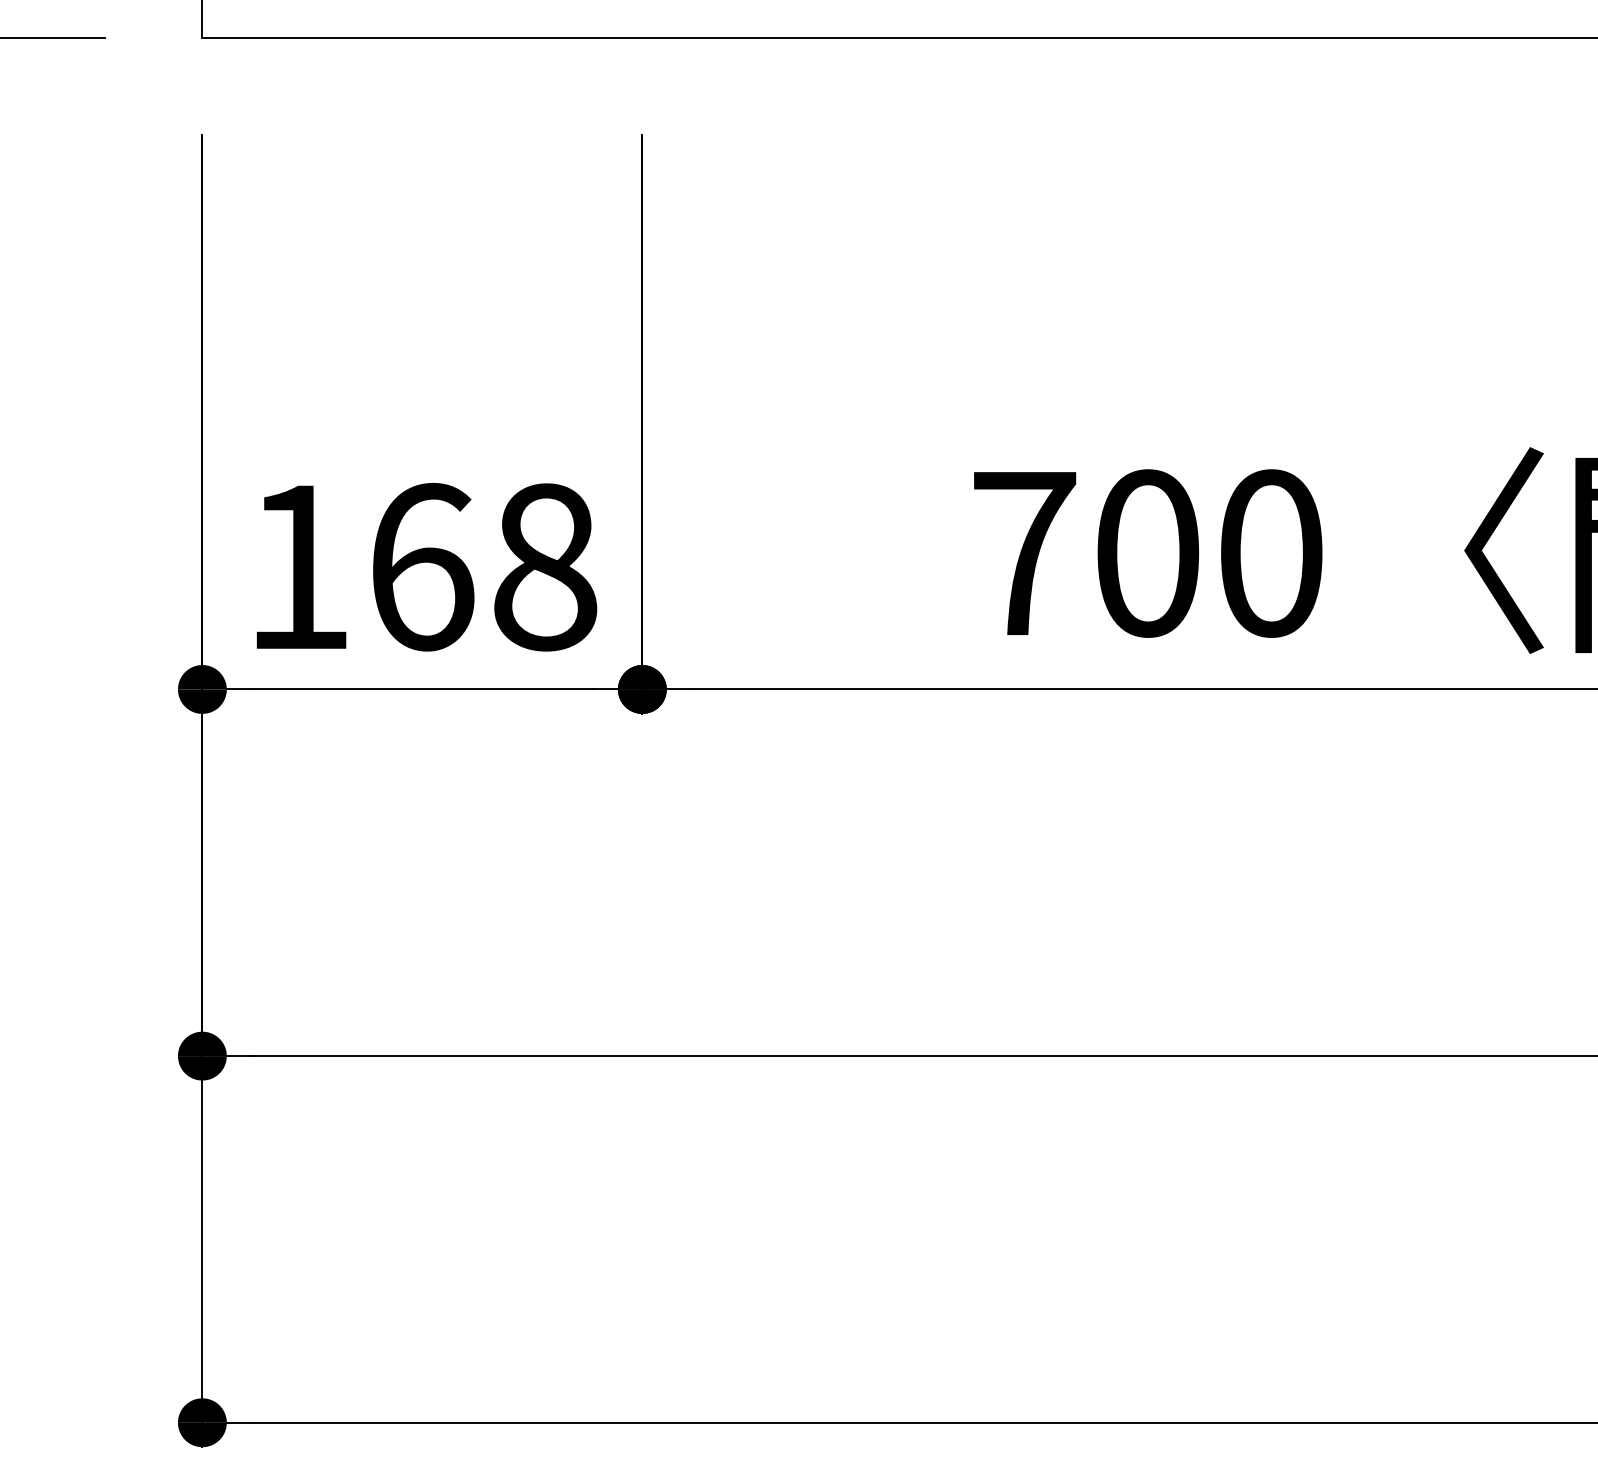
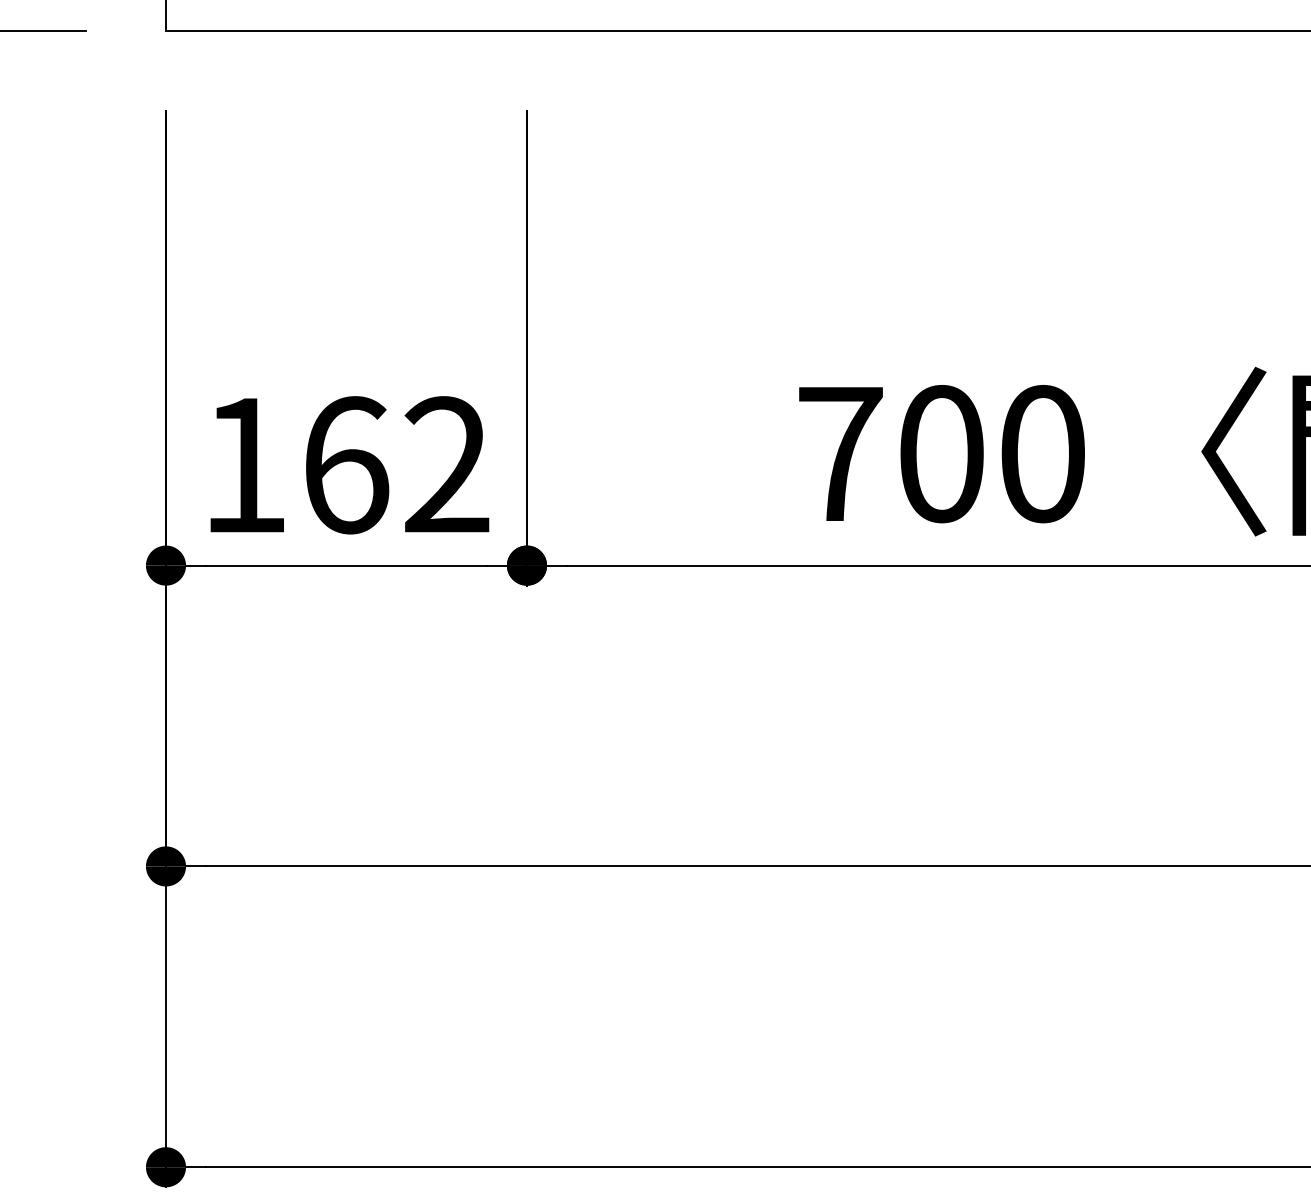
text: (544, 567) -> (446, 465), 168 -> 162

